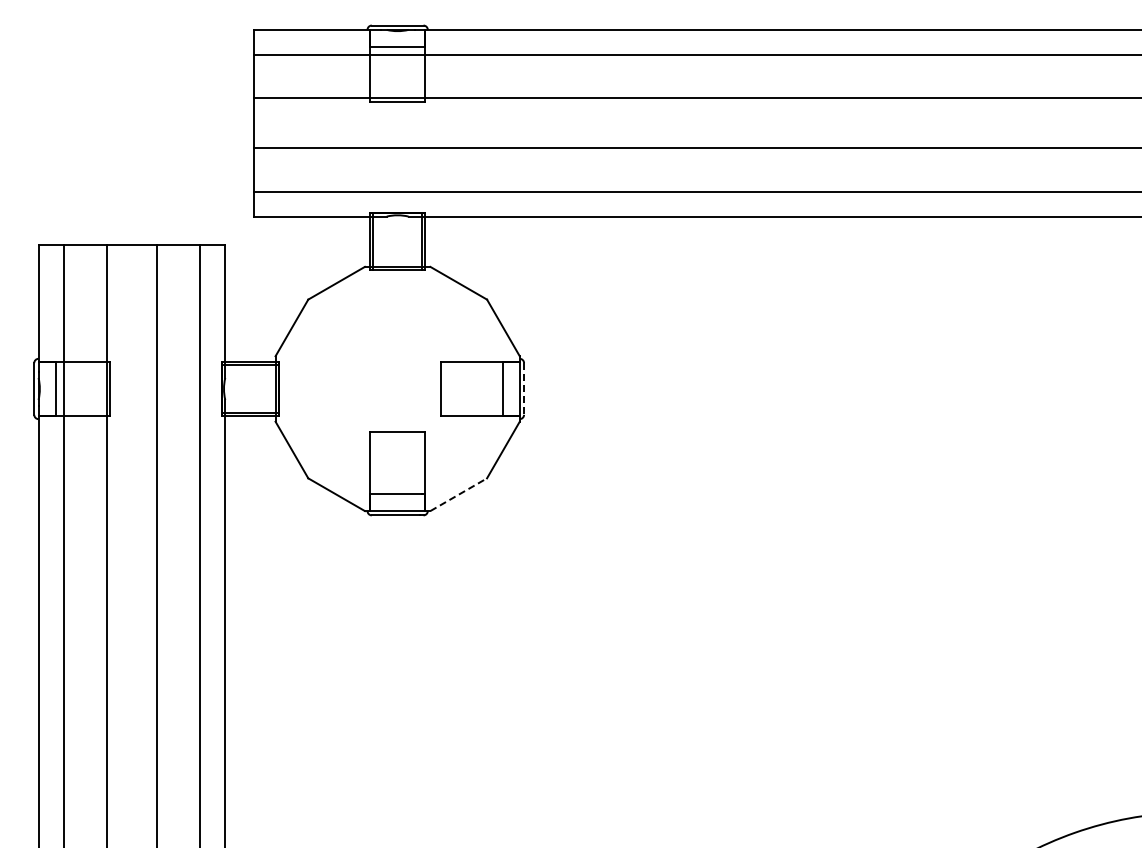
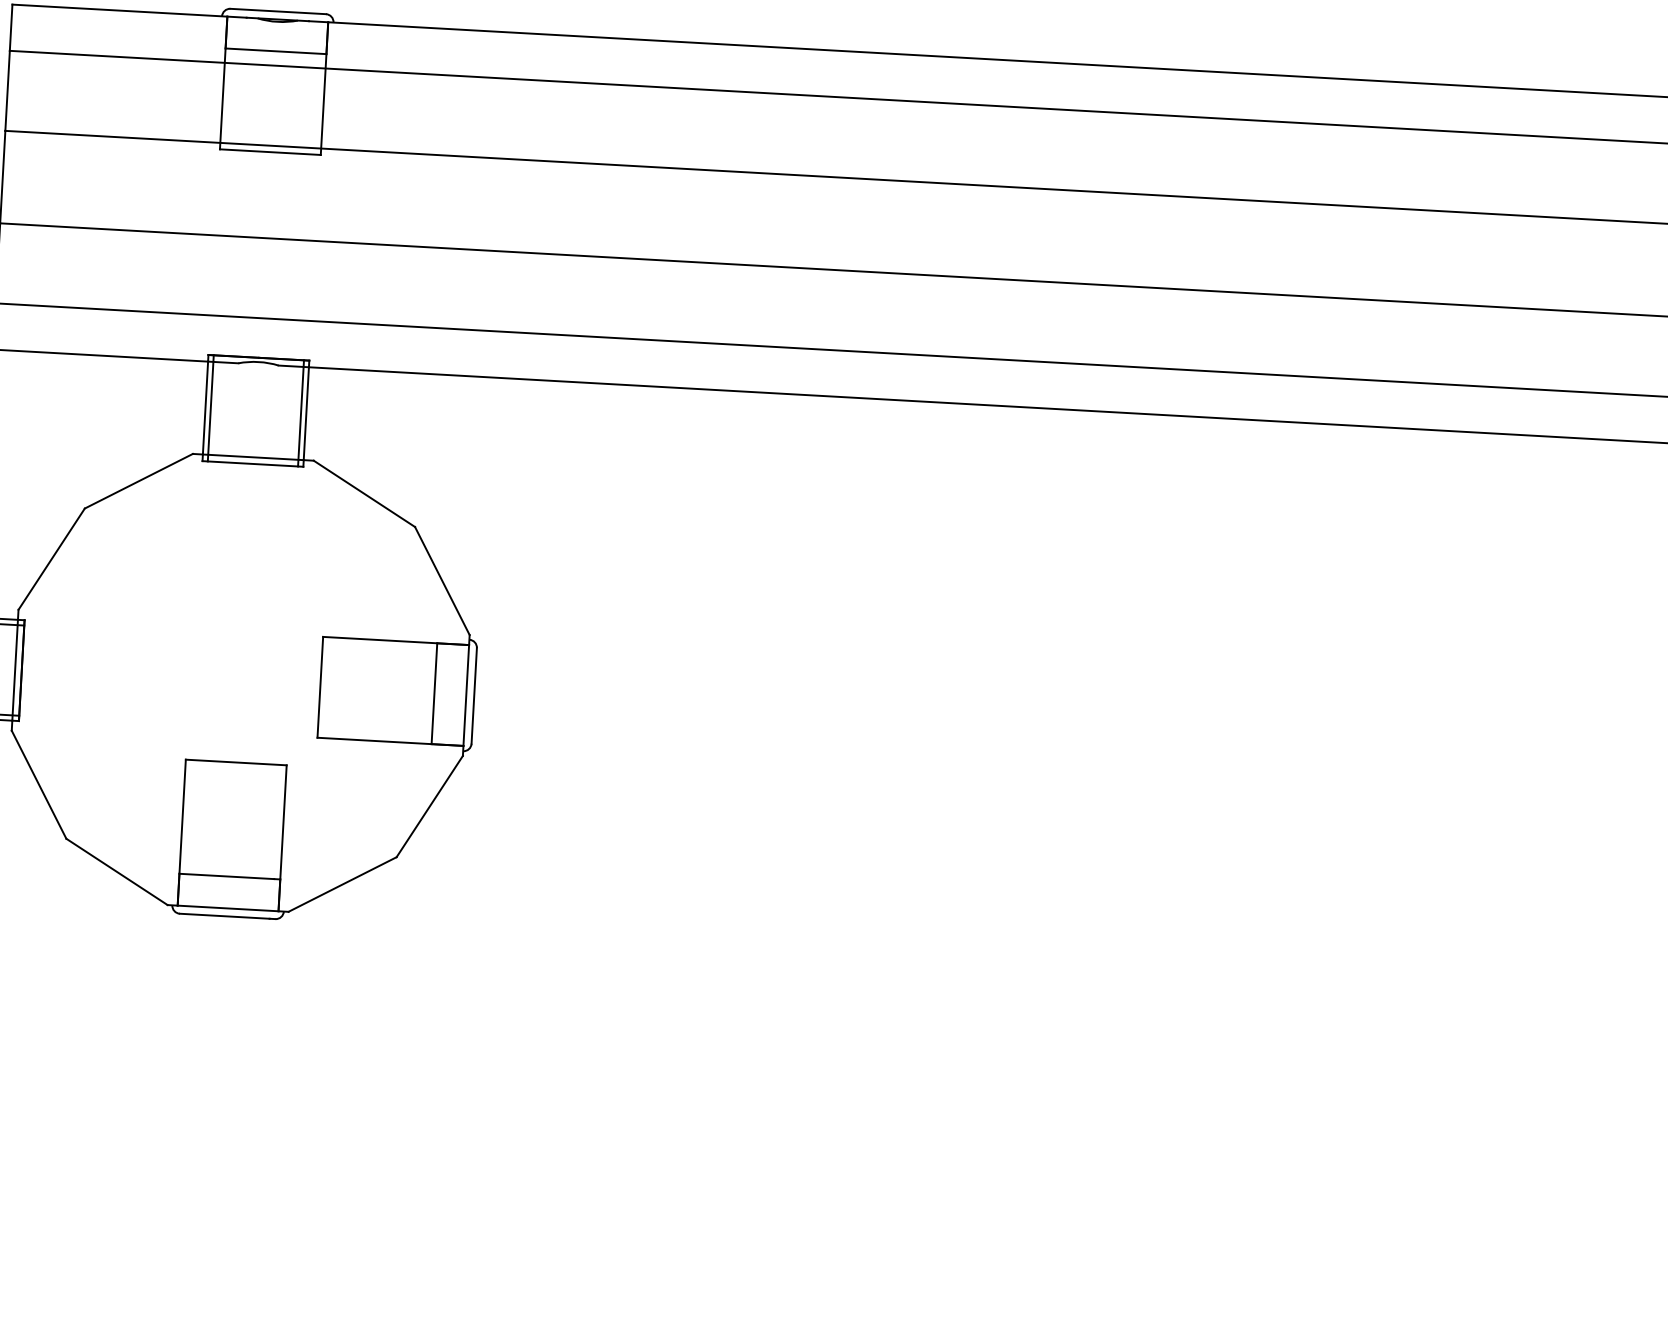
line: (524, 388) -> (475, 695), dashed -> solid
line: (458, 494) -> (342, 884), dashed -> solid

